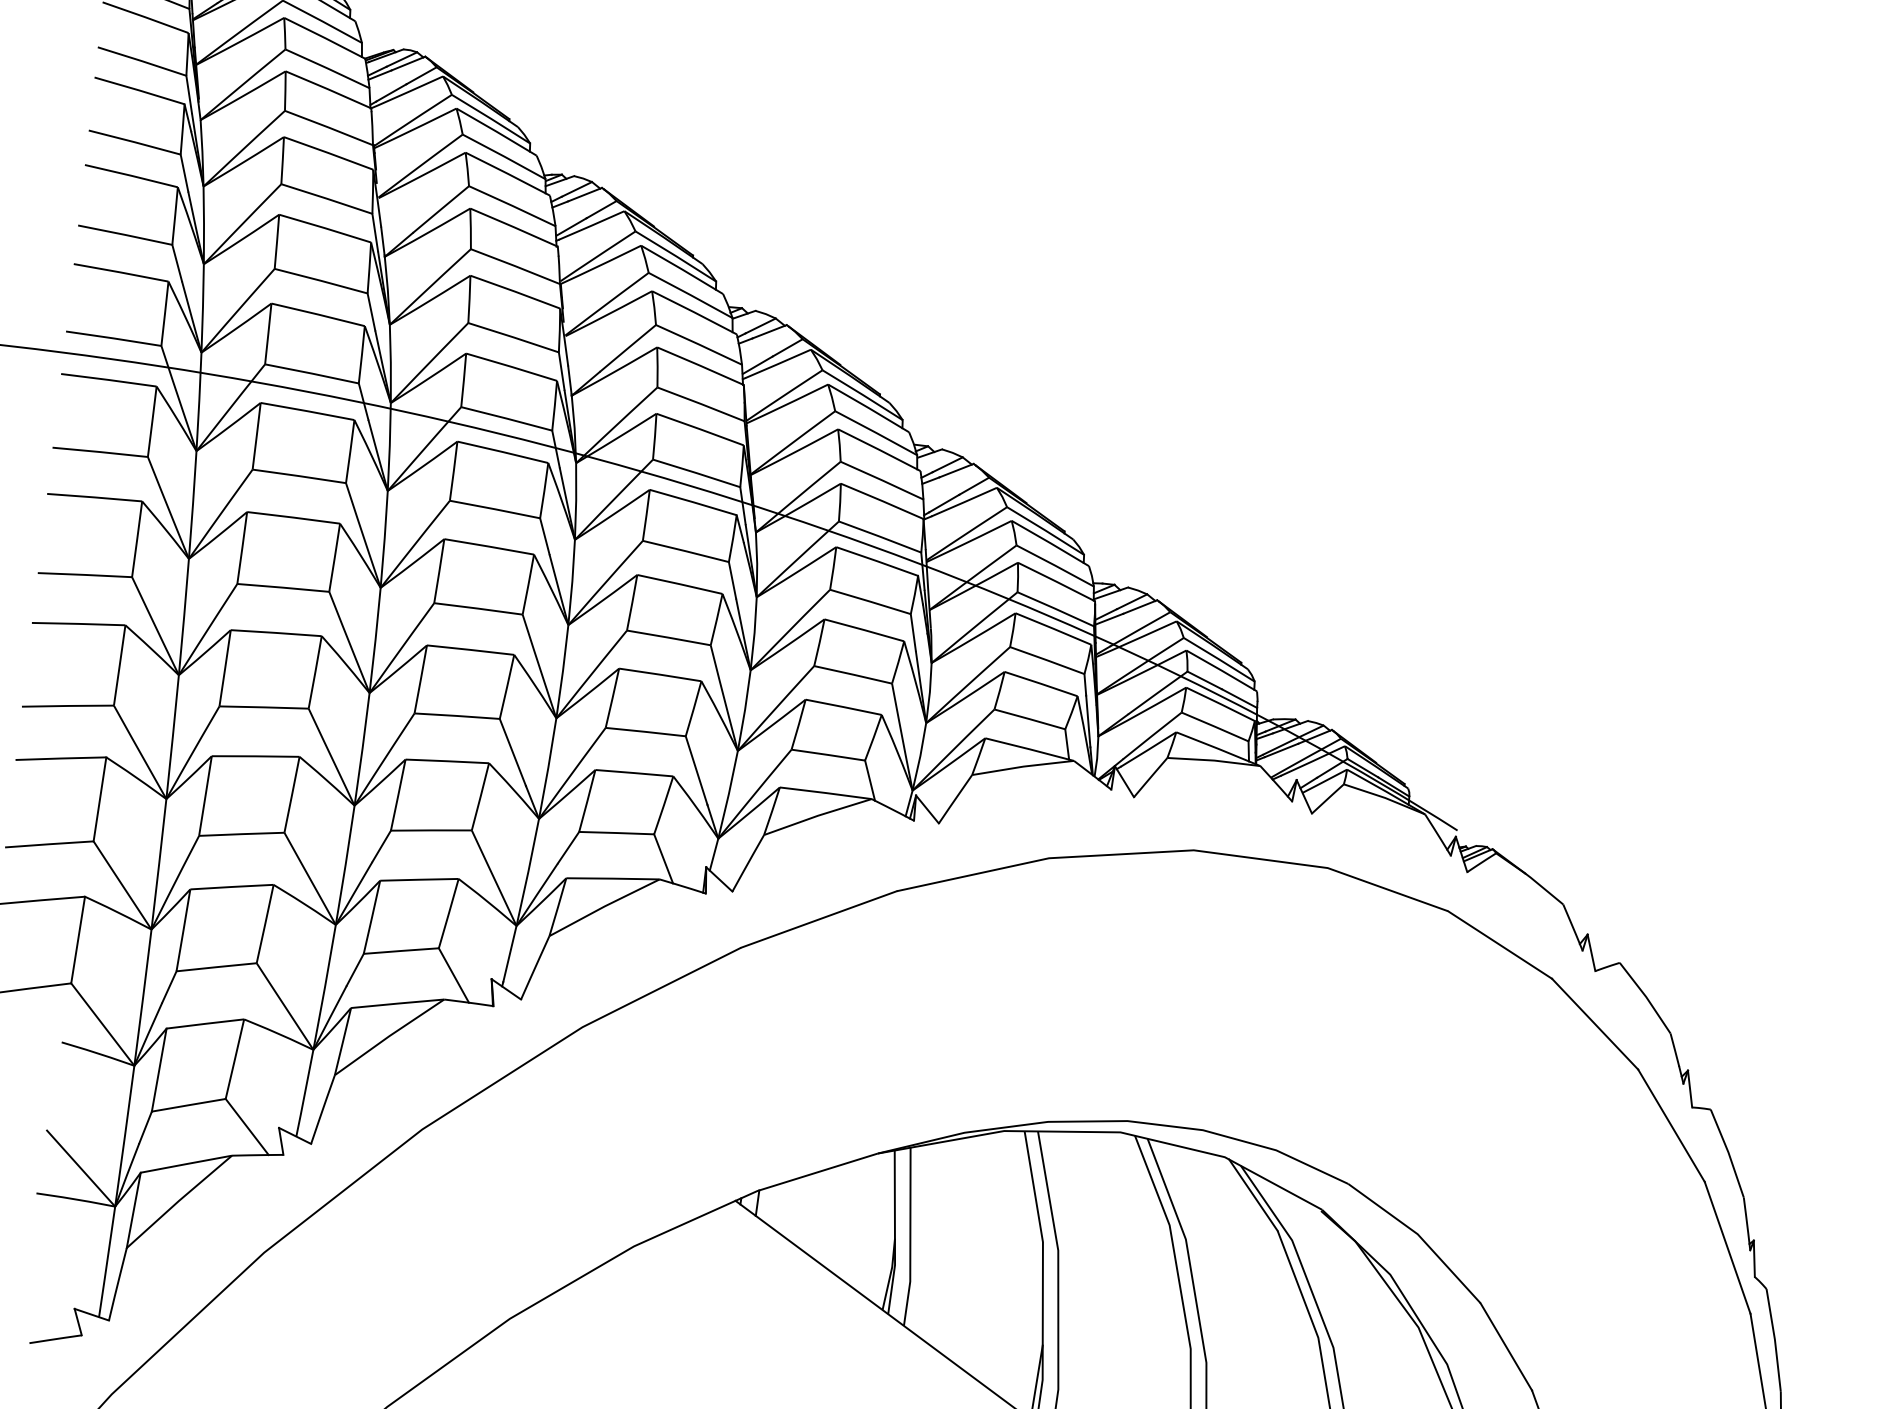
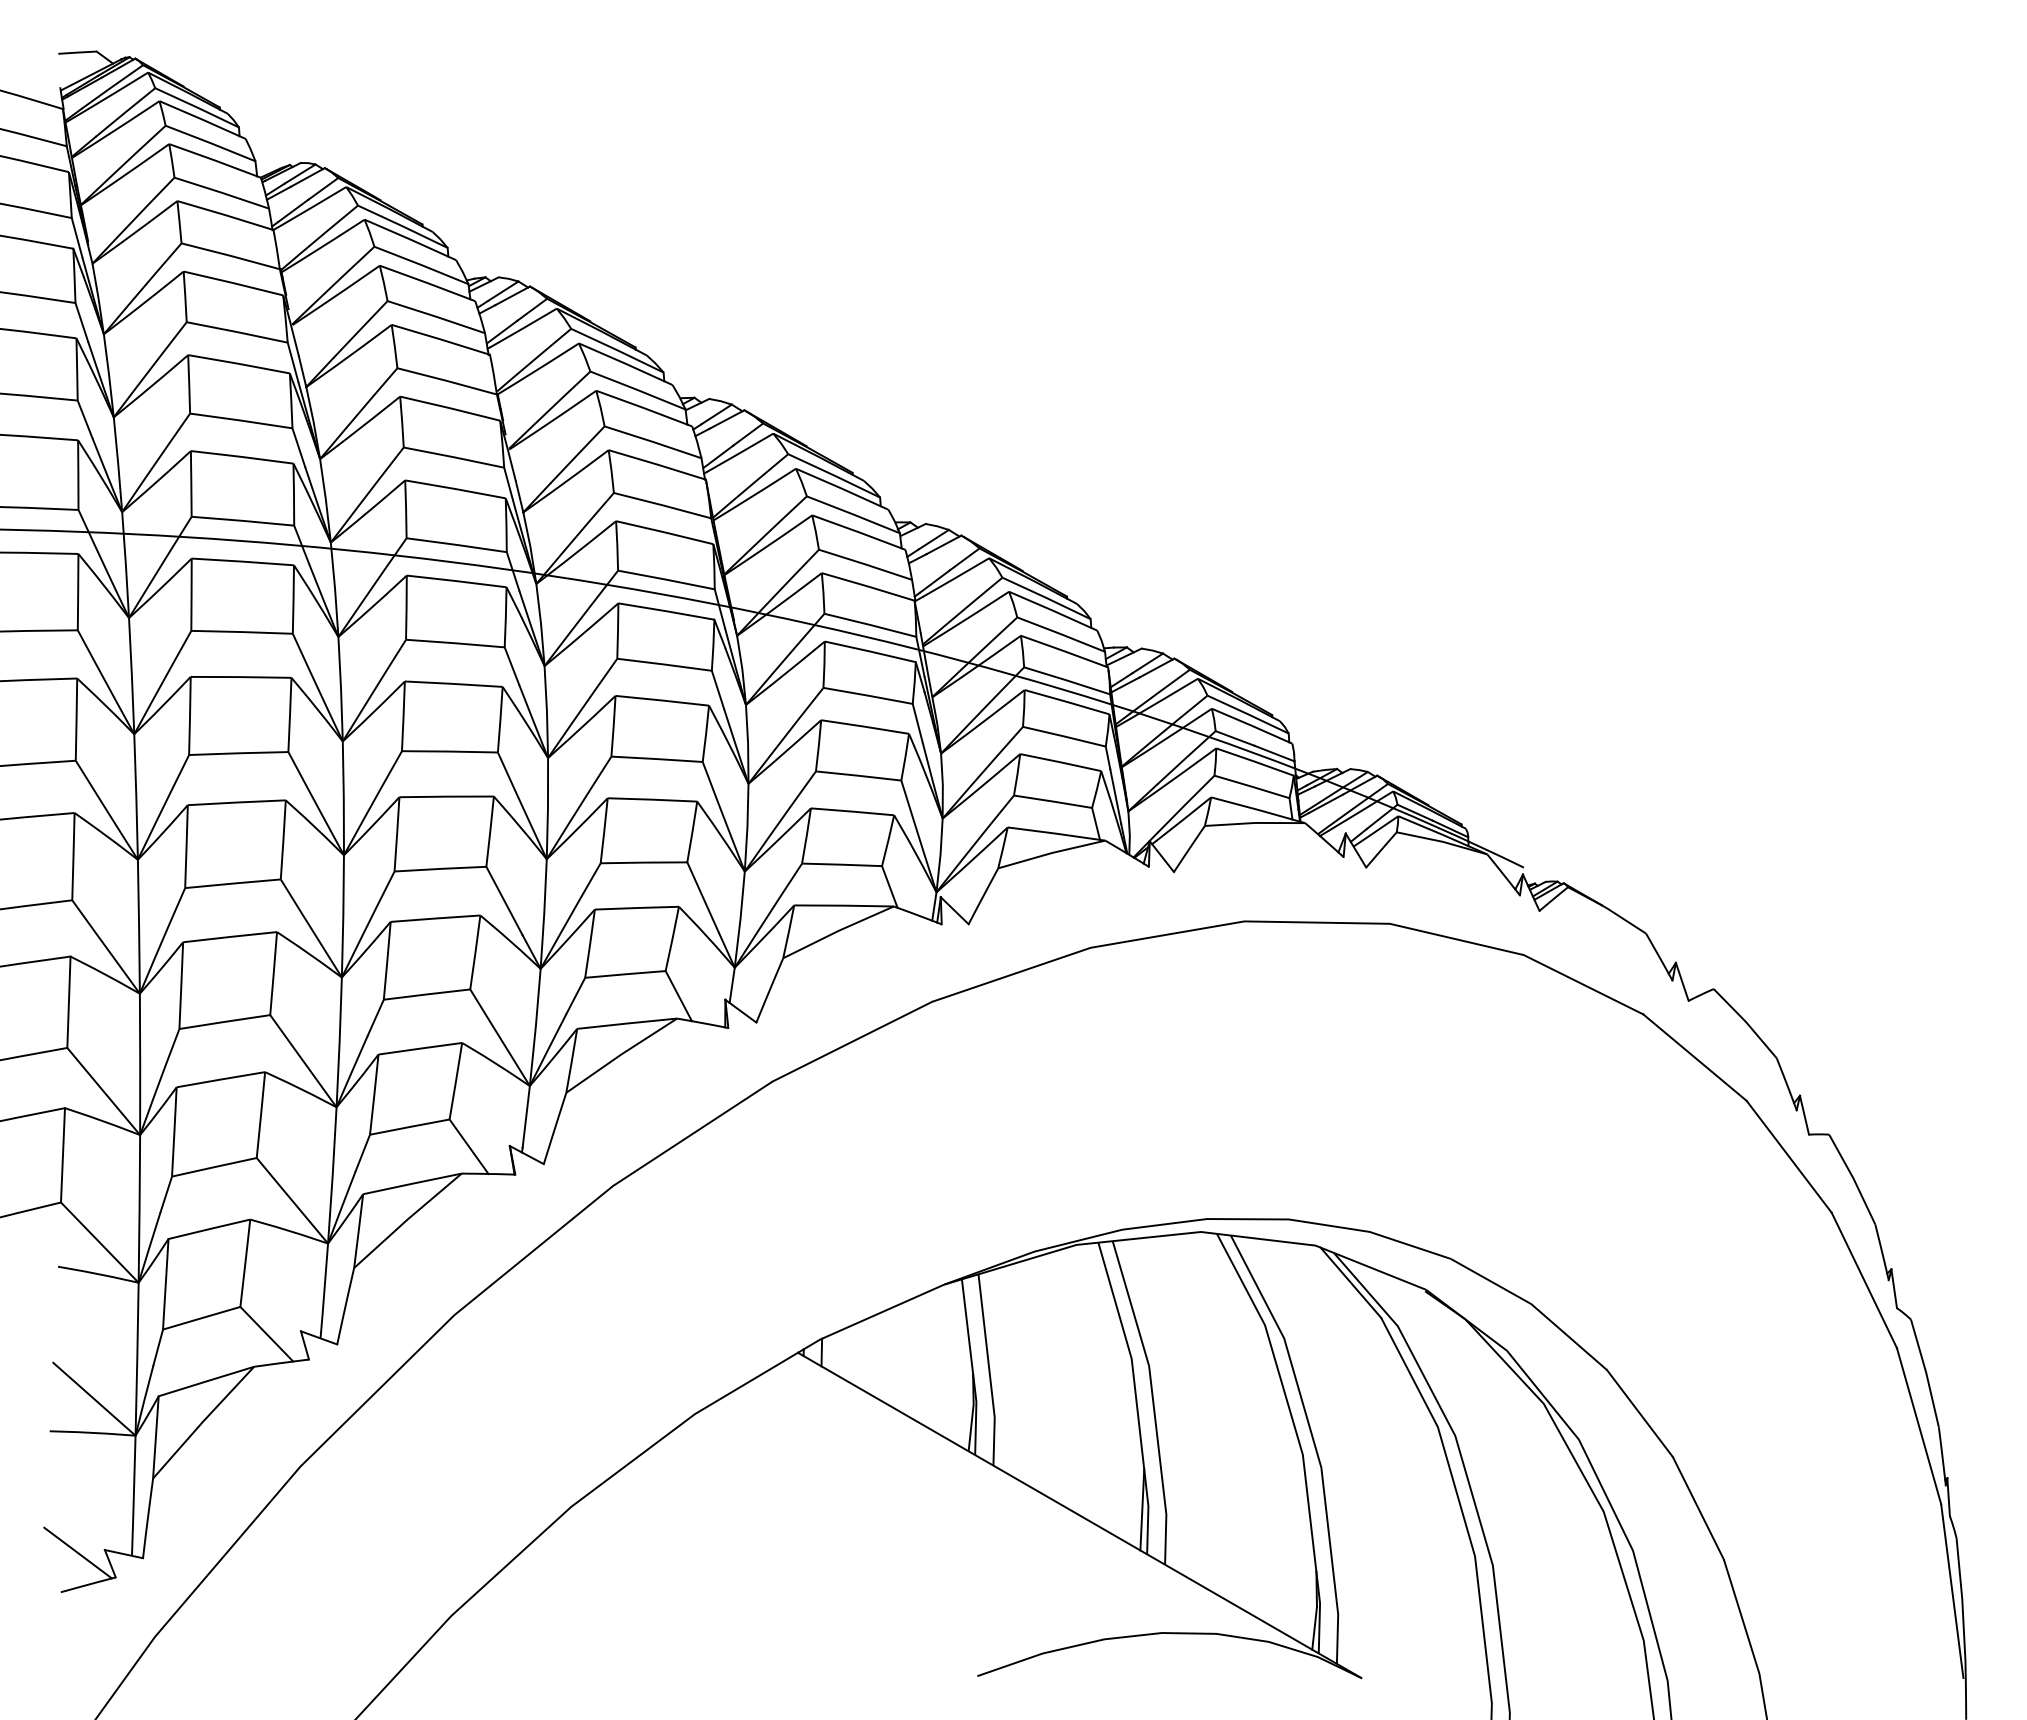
line: (49, 1308) -> (77, 1552), added

